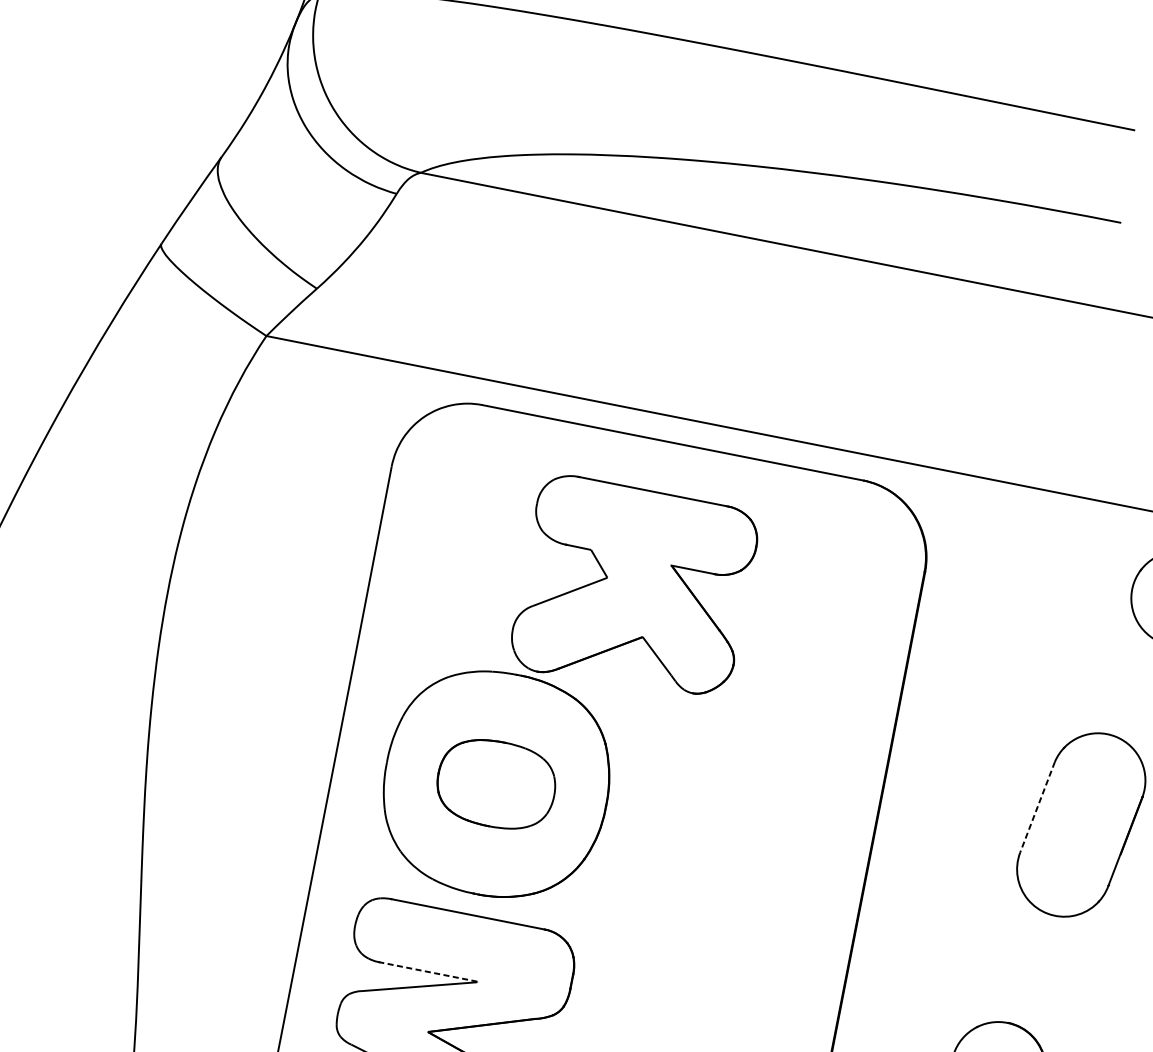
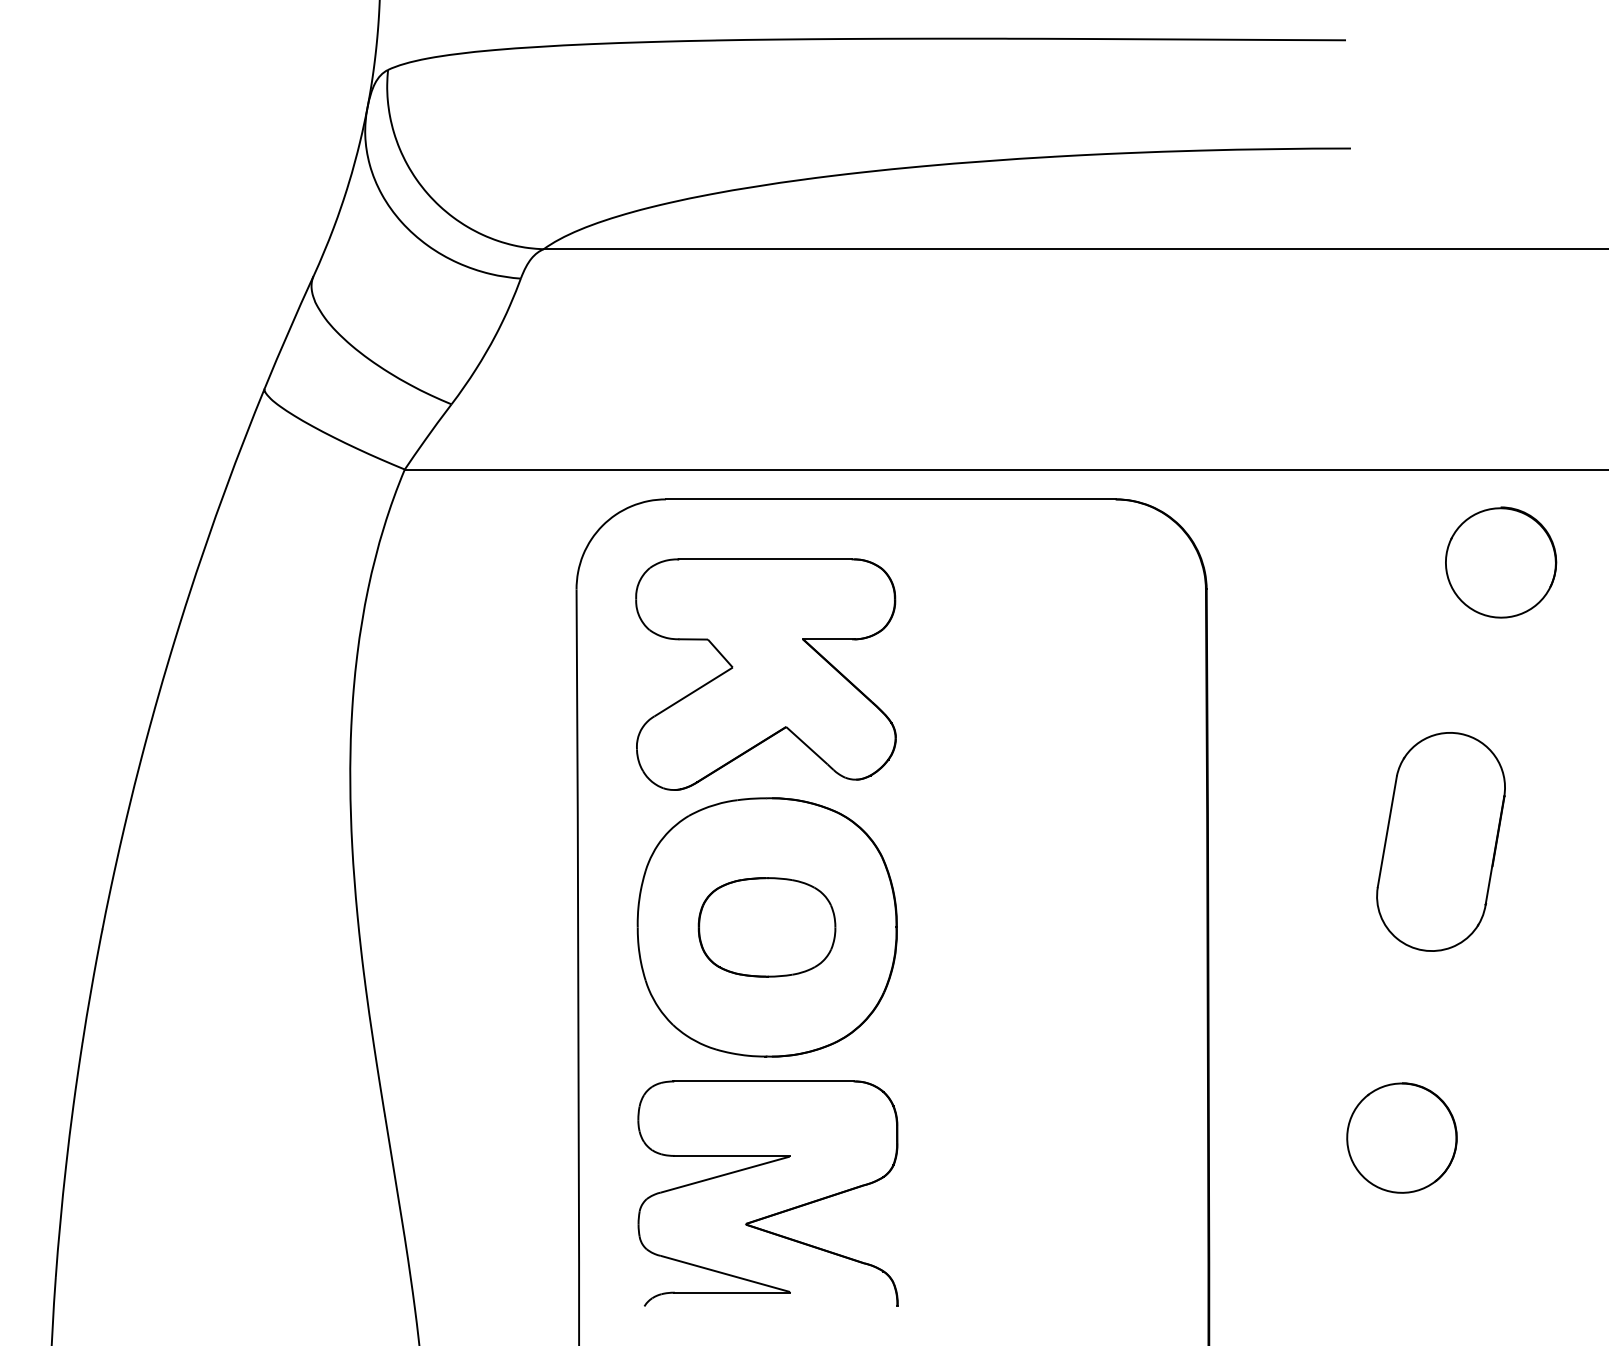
part: (633, 589) -> (765, 674), moved
line: (1037, 808) -> (1387, 832), dashed -> solid
line: (428, 971) -> (731, 1155), dashed -> solid

